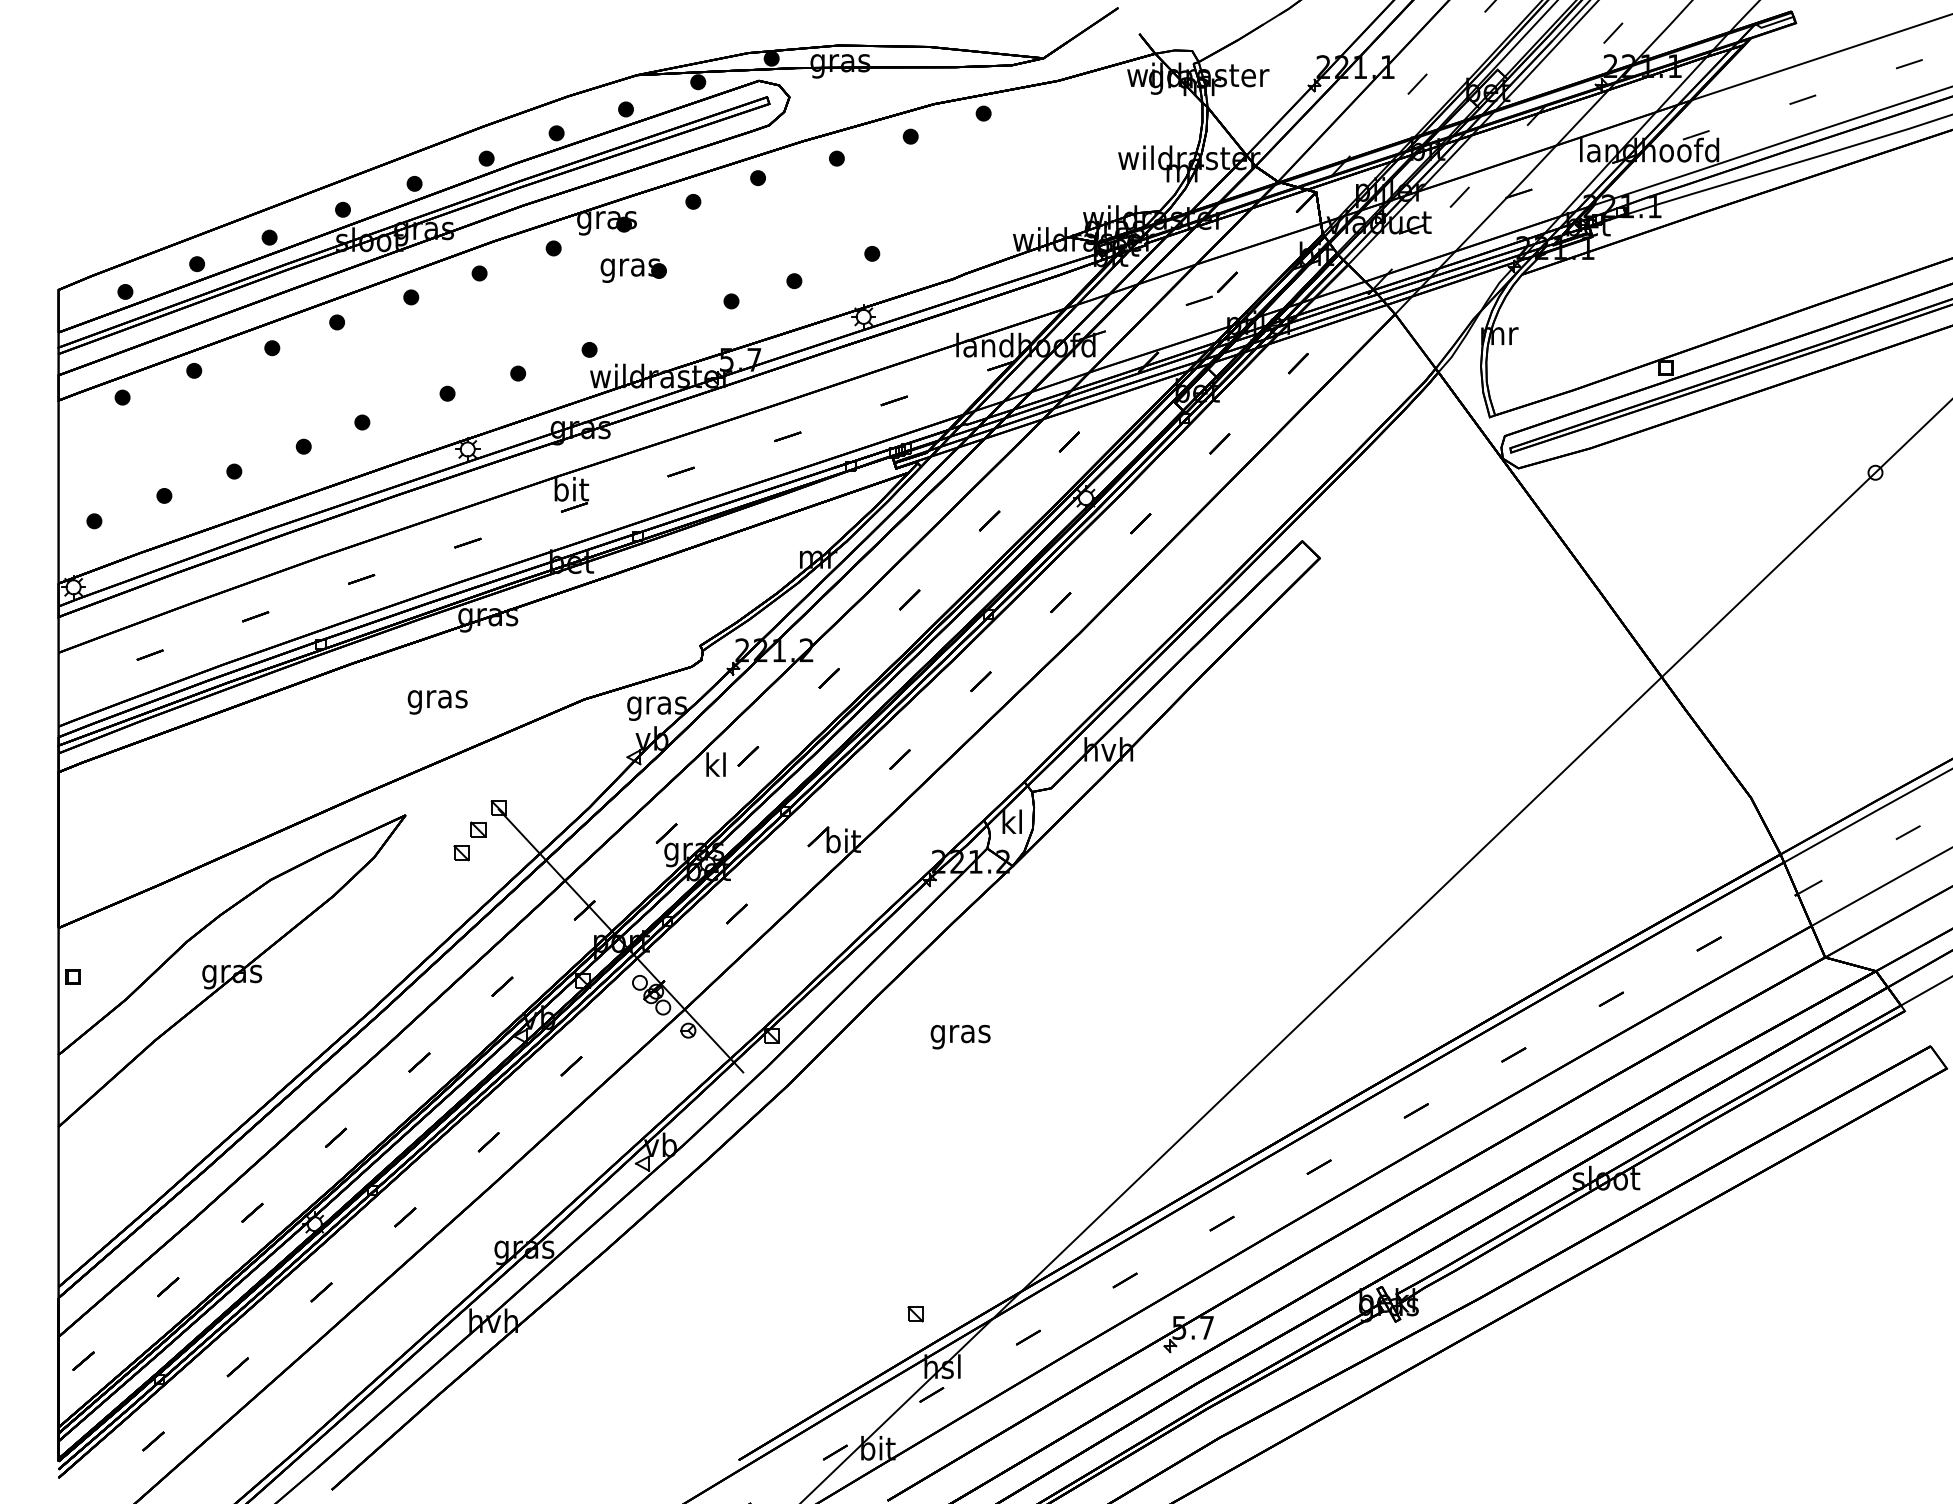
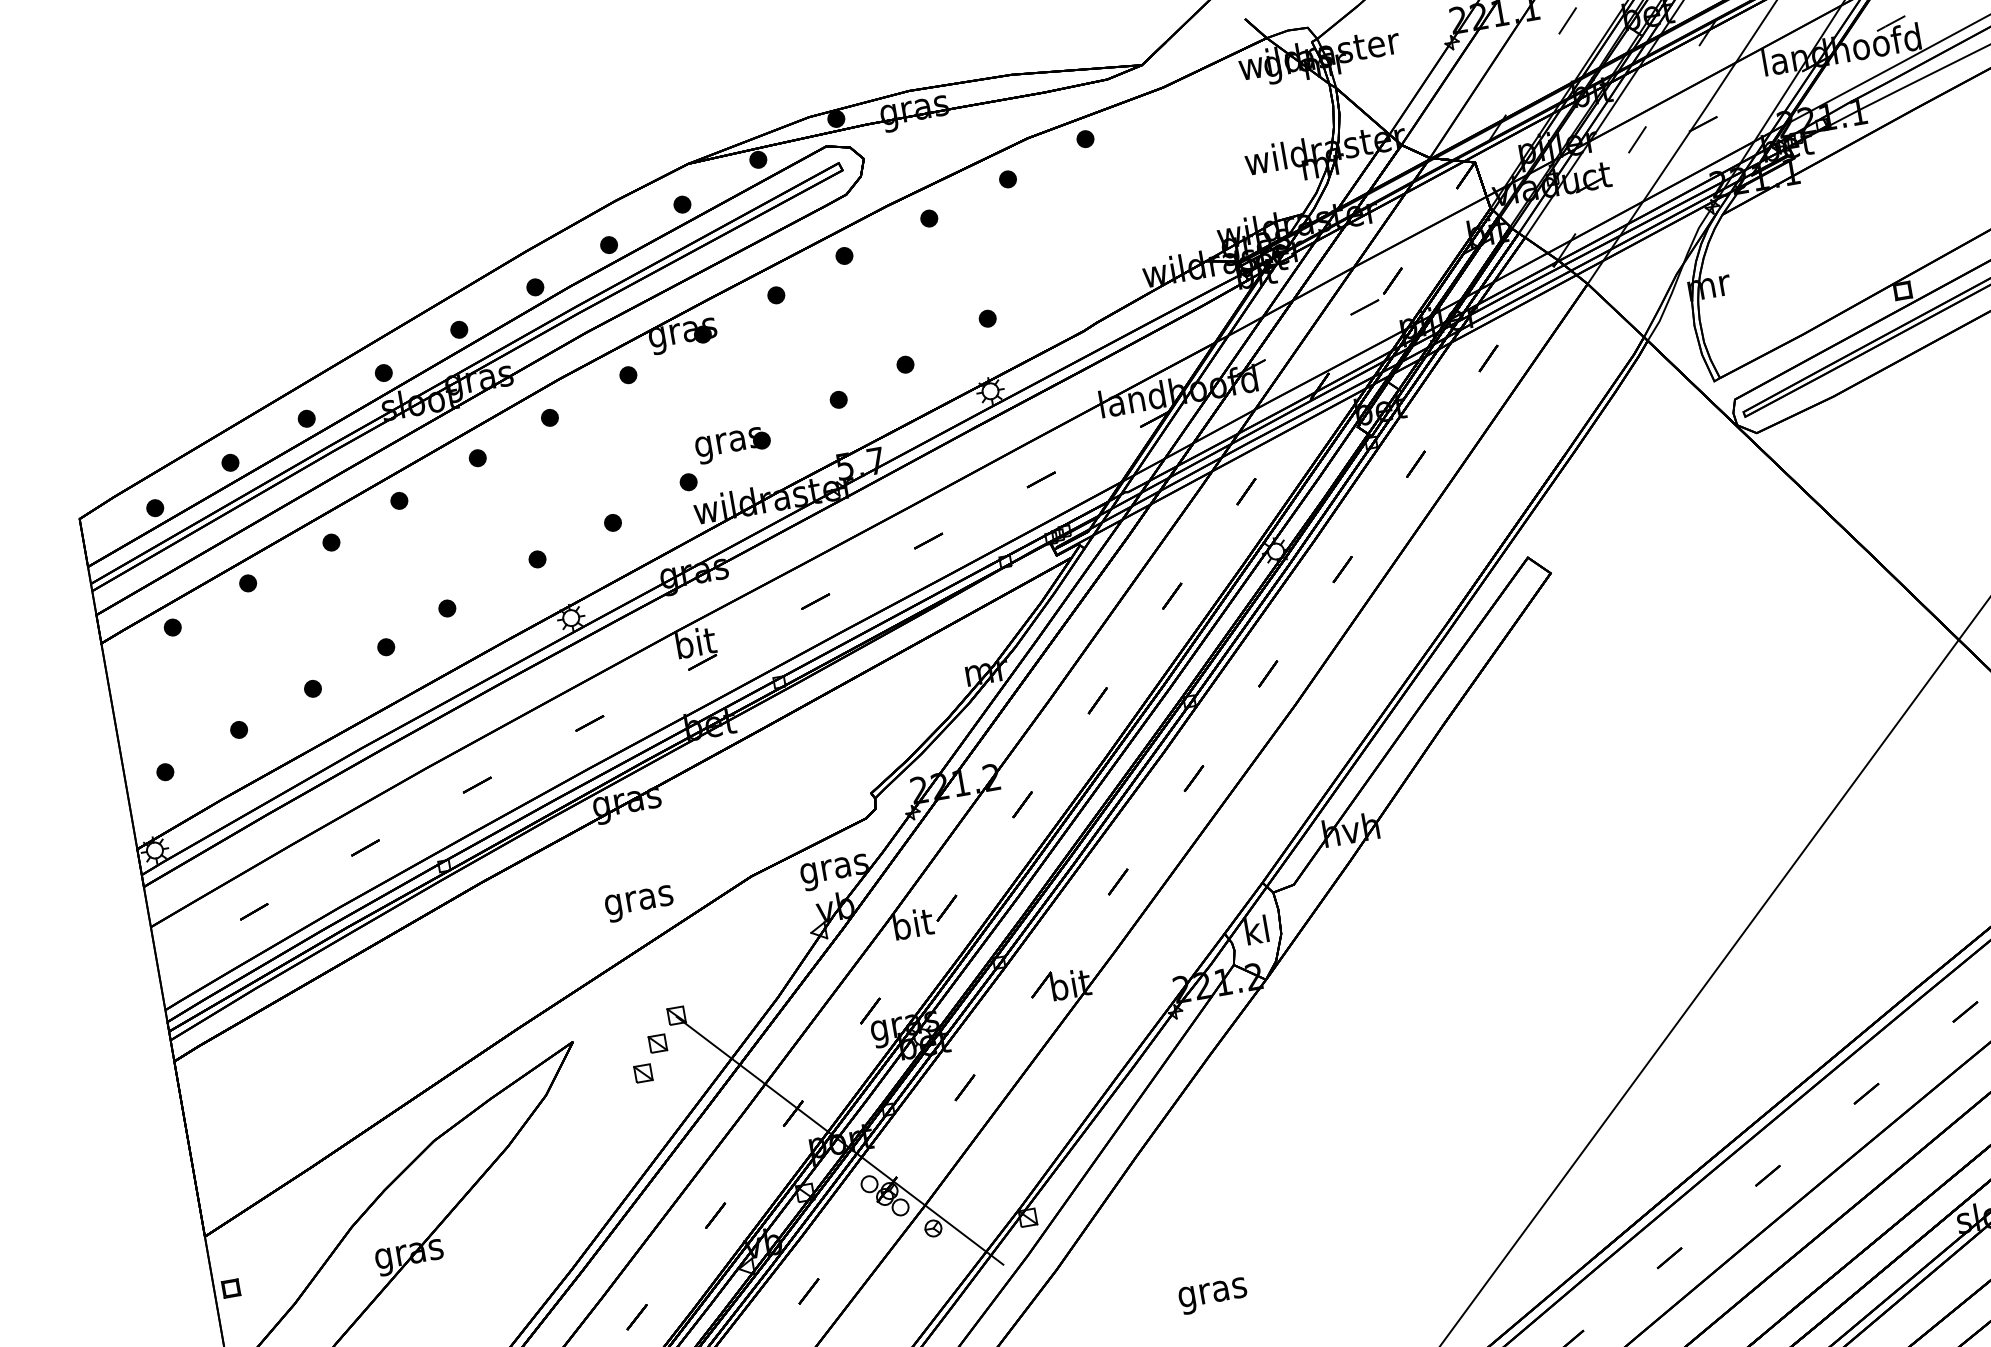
part: (633, 270) -> (733, 445), moved
text: (437, 702) -> (639, 904), moved
text: (717, 764) -> (913, 923), kl -> bit
text: (960, 1036) -> (1212, 1295), moved

